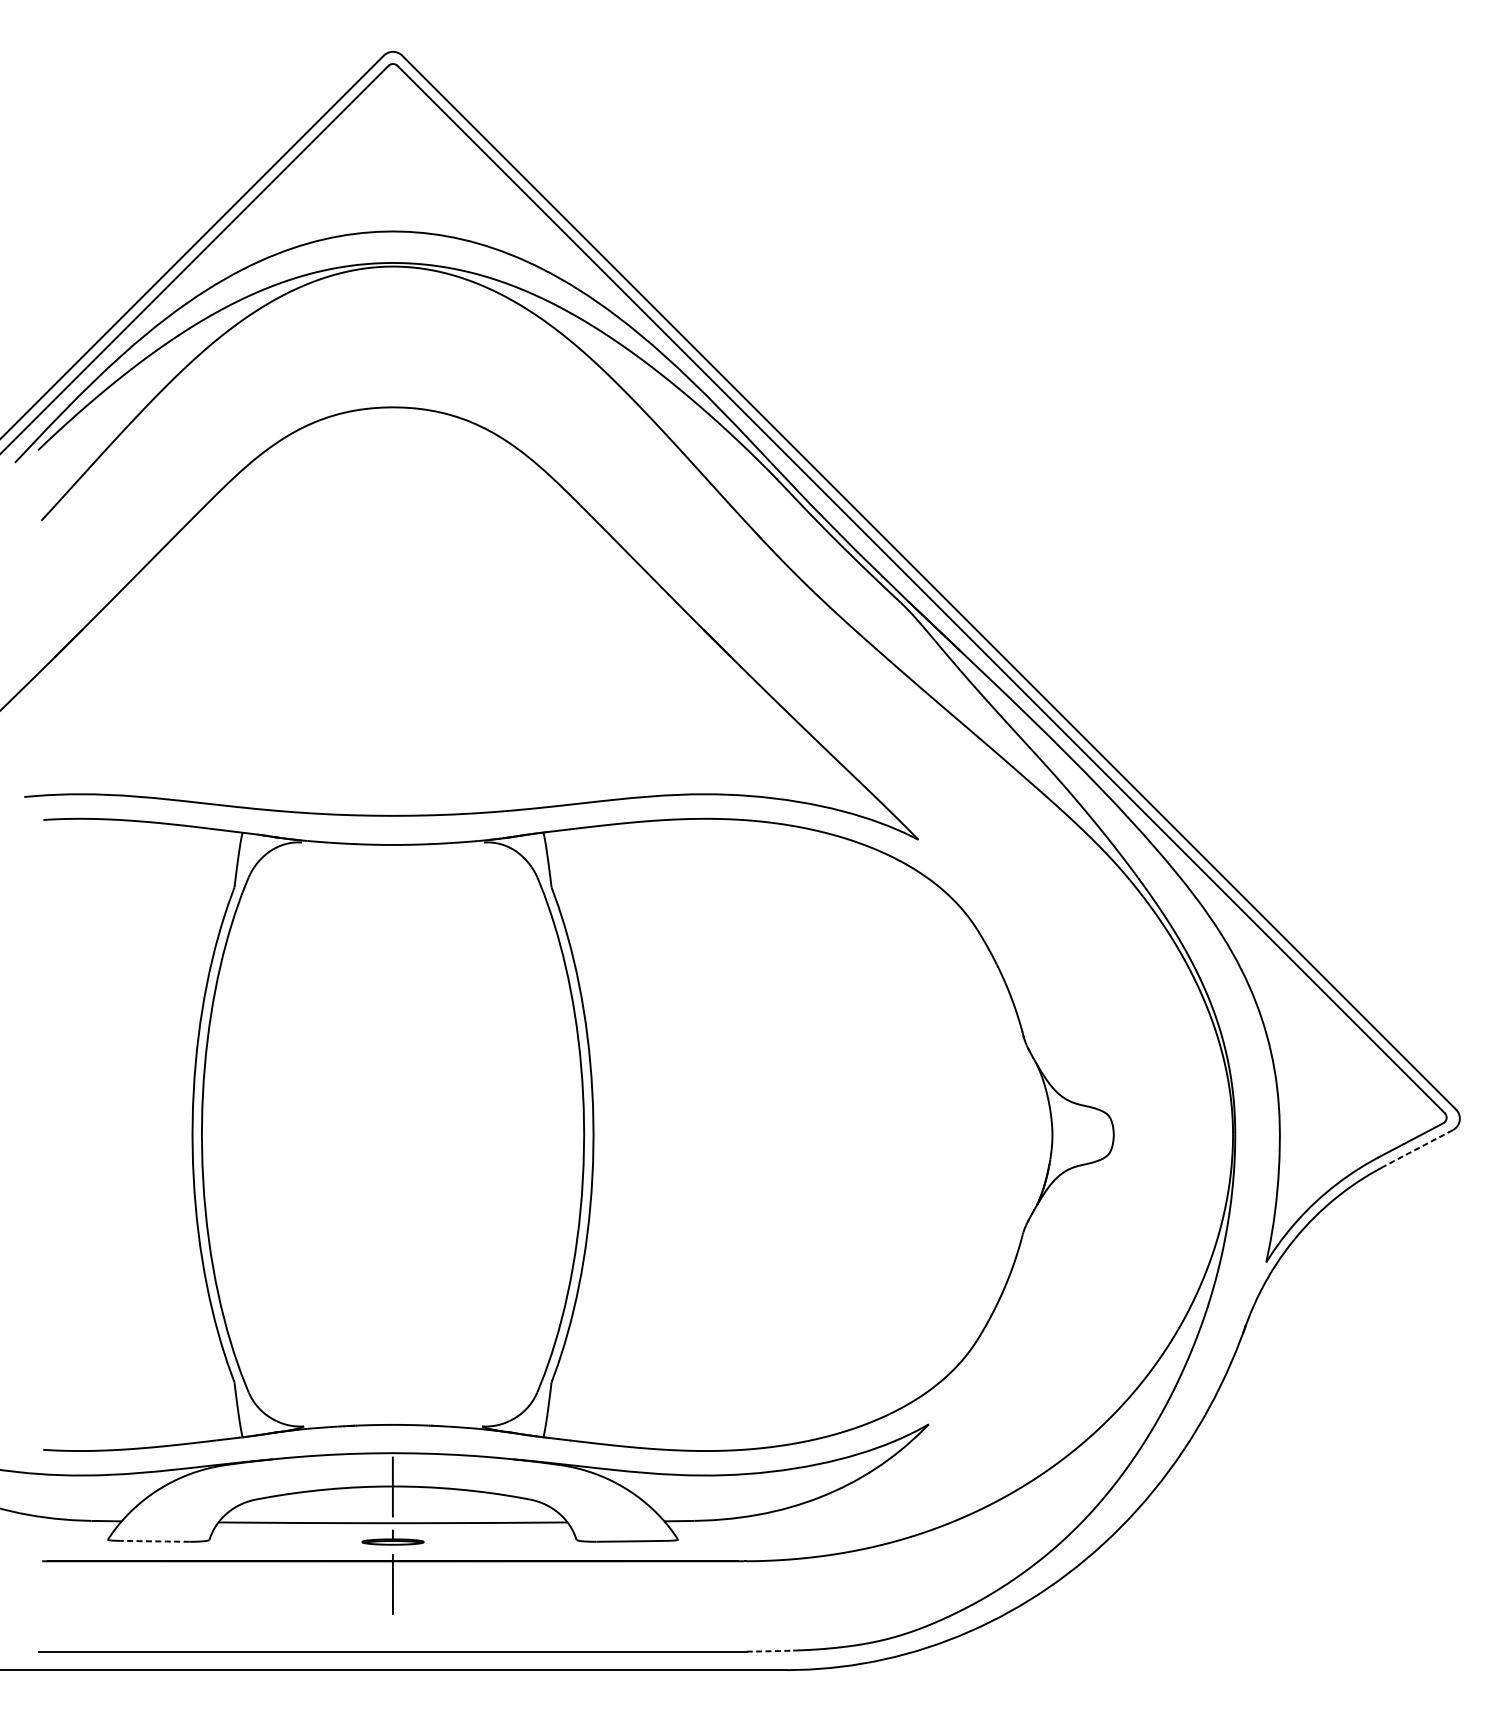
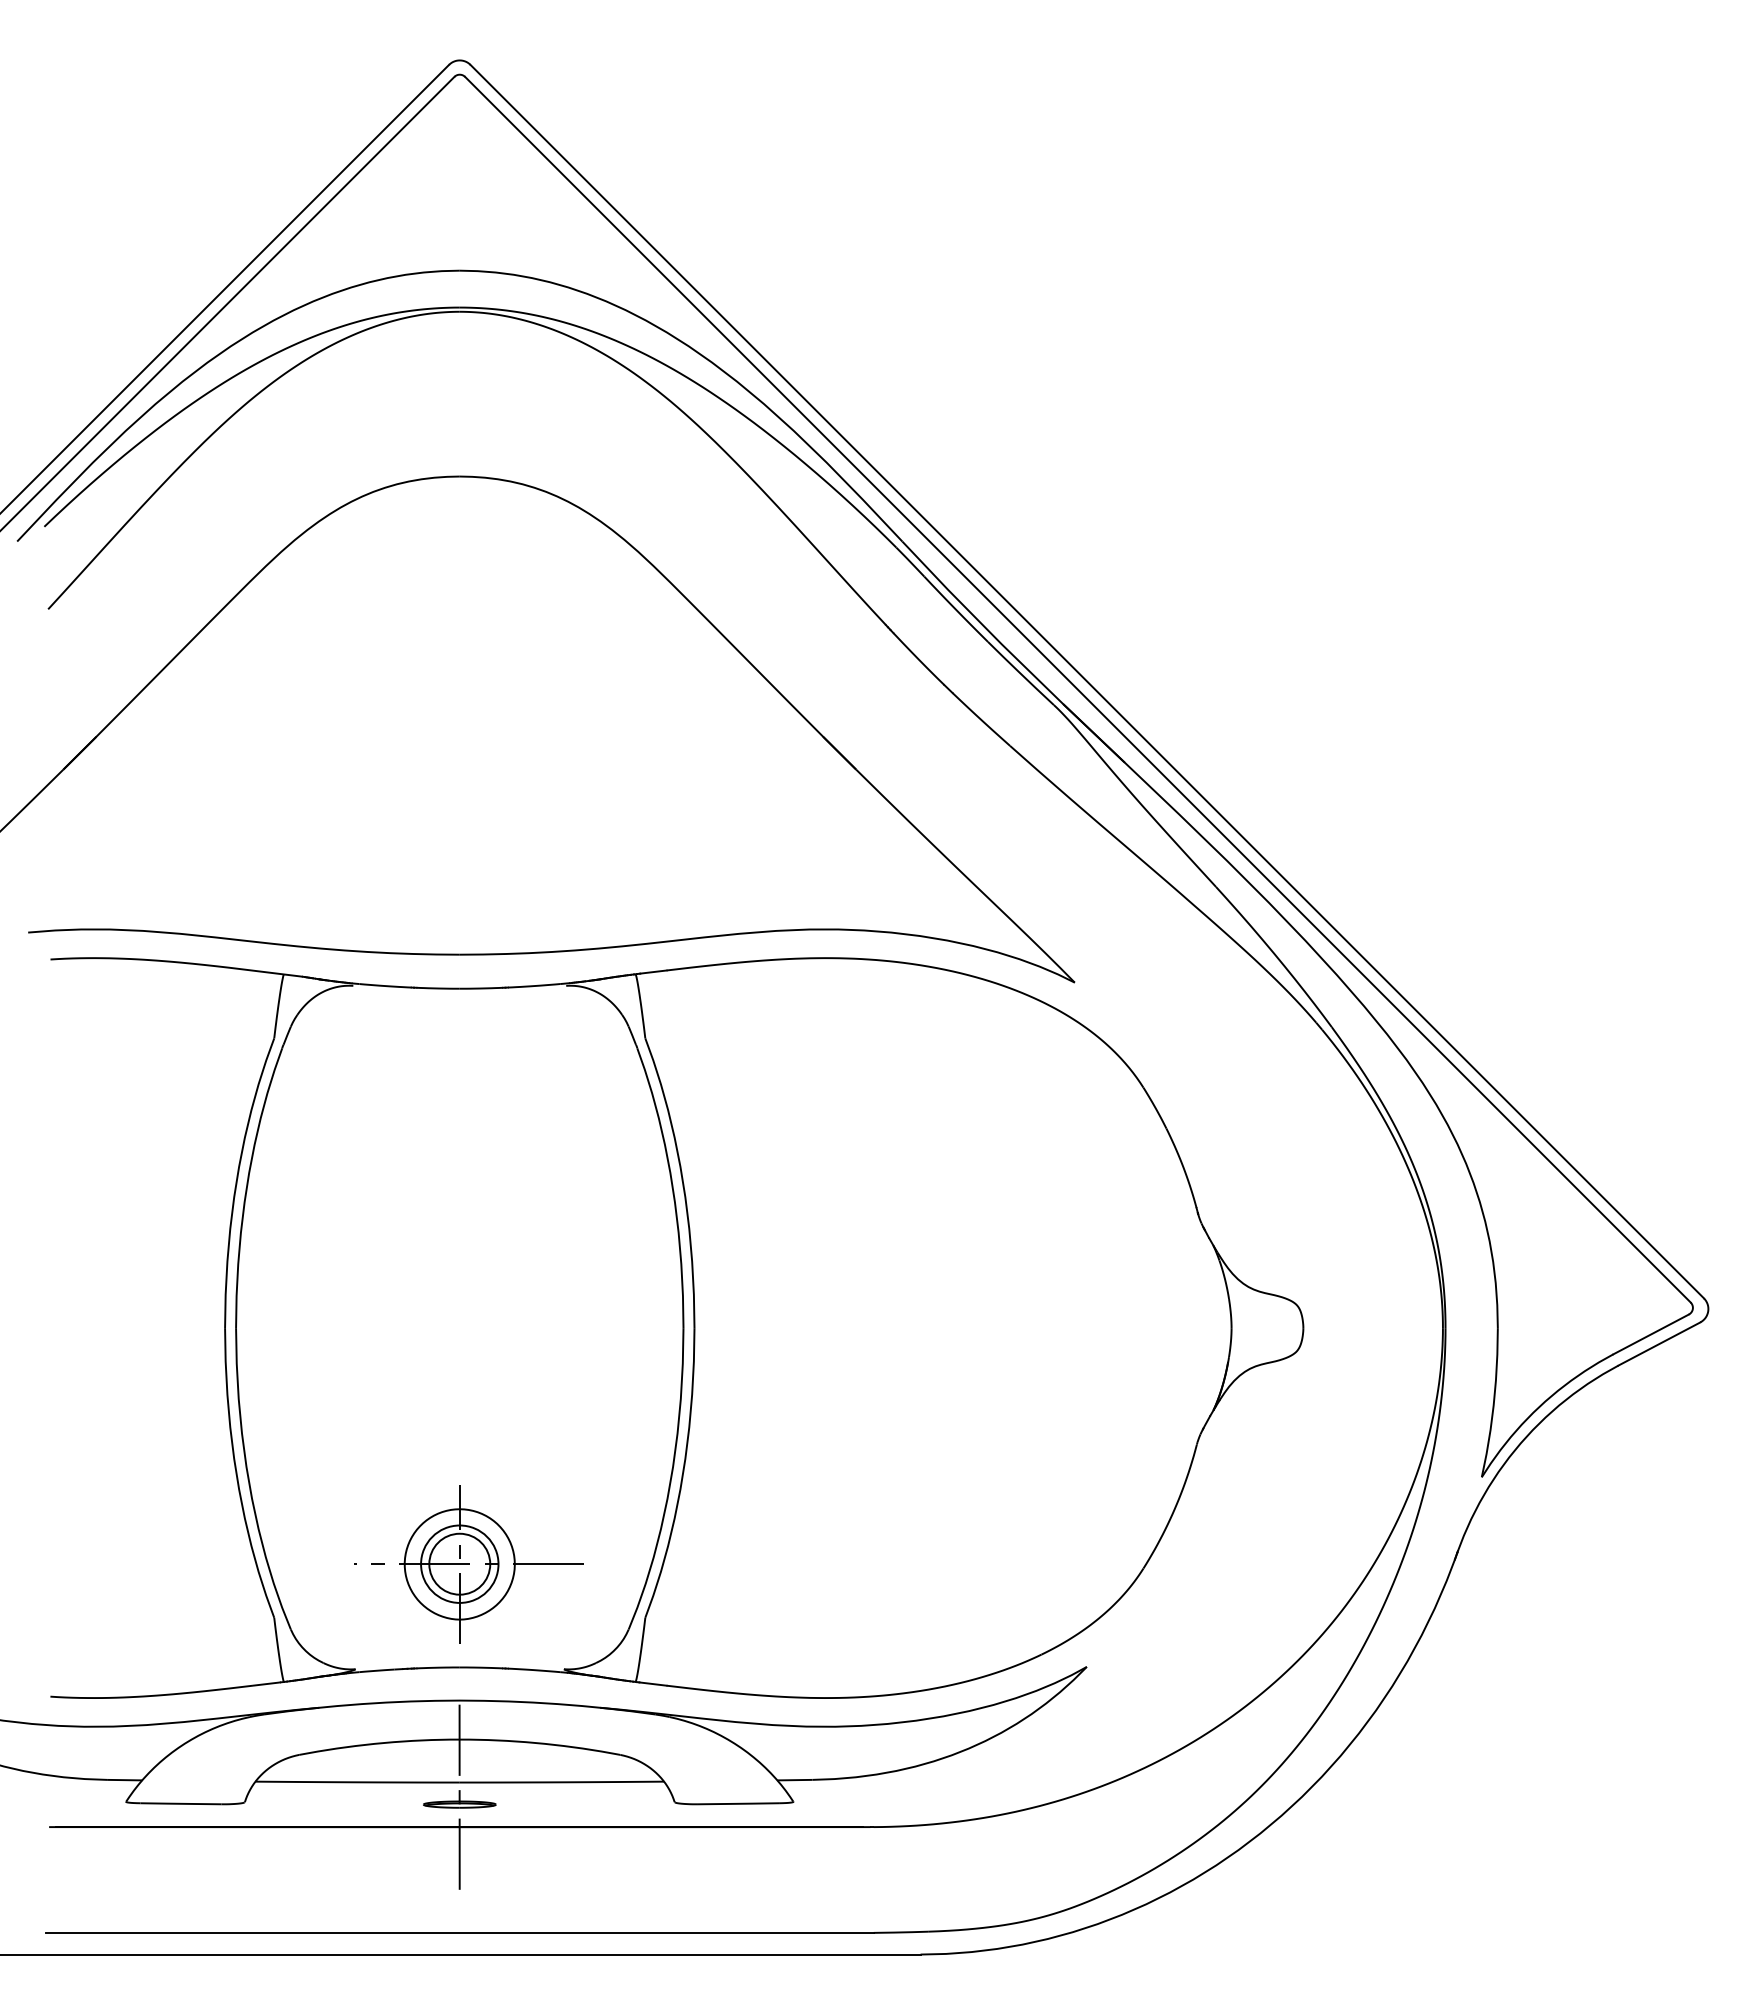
line: (1417, 1148) -> (1658, 1344), dashed -> solid
part: (400, 1336) -> (468, 1564), added
line: (155, 1541) -> (181, 1803), dashed -> solid
line: (769, 1651) -> (900, 1932), dashed -> solid

